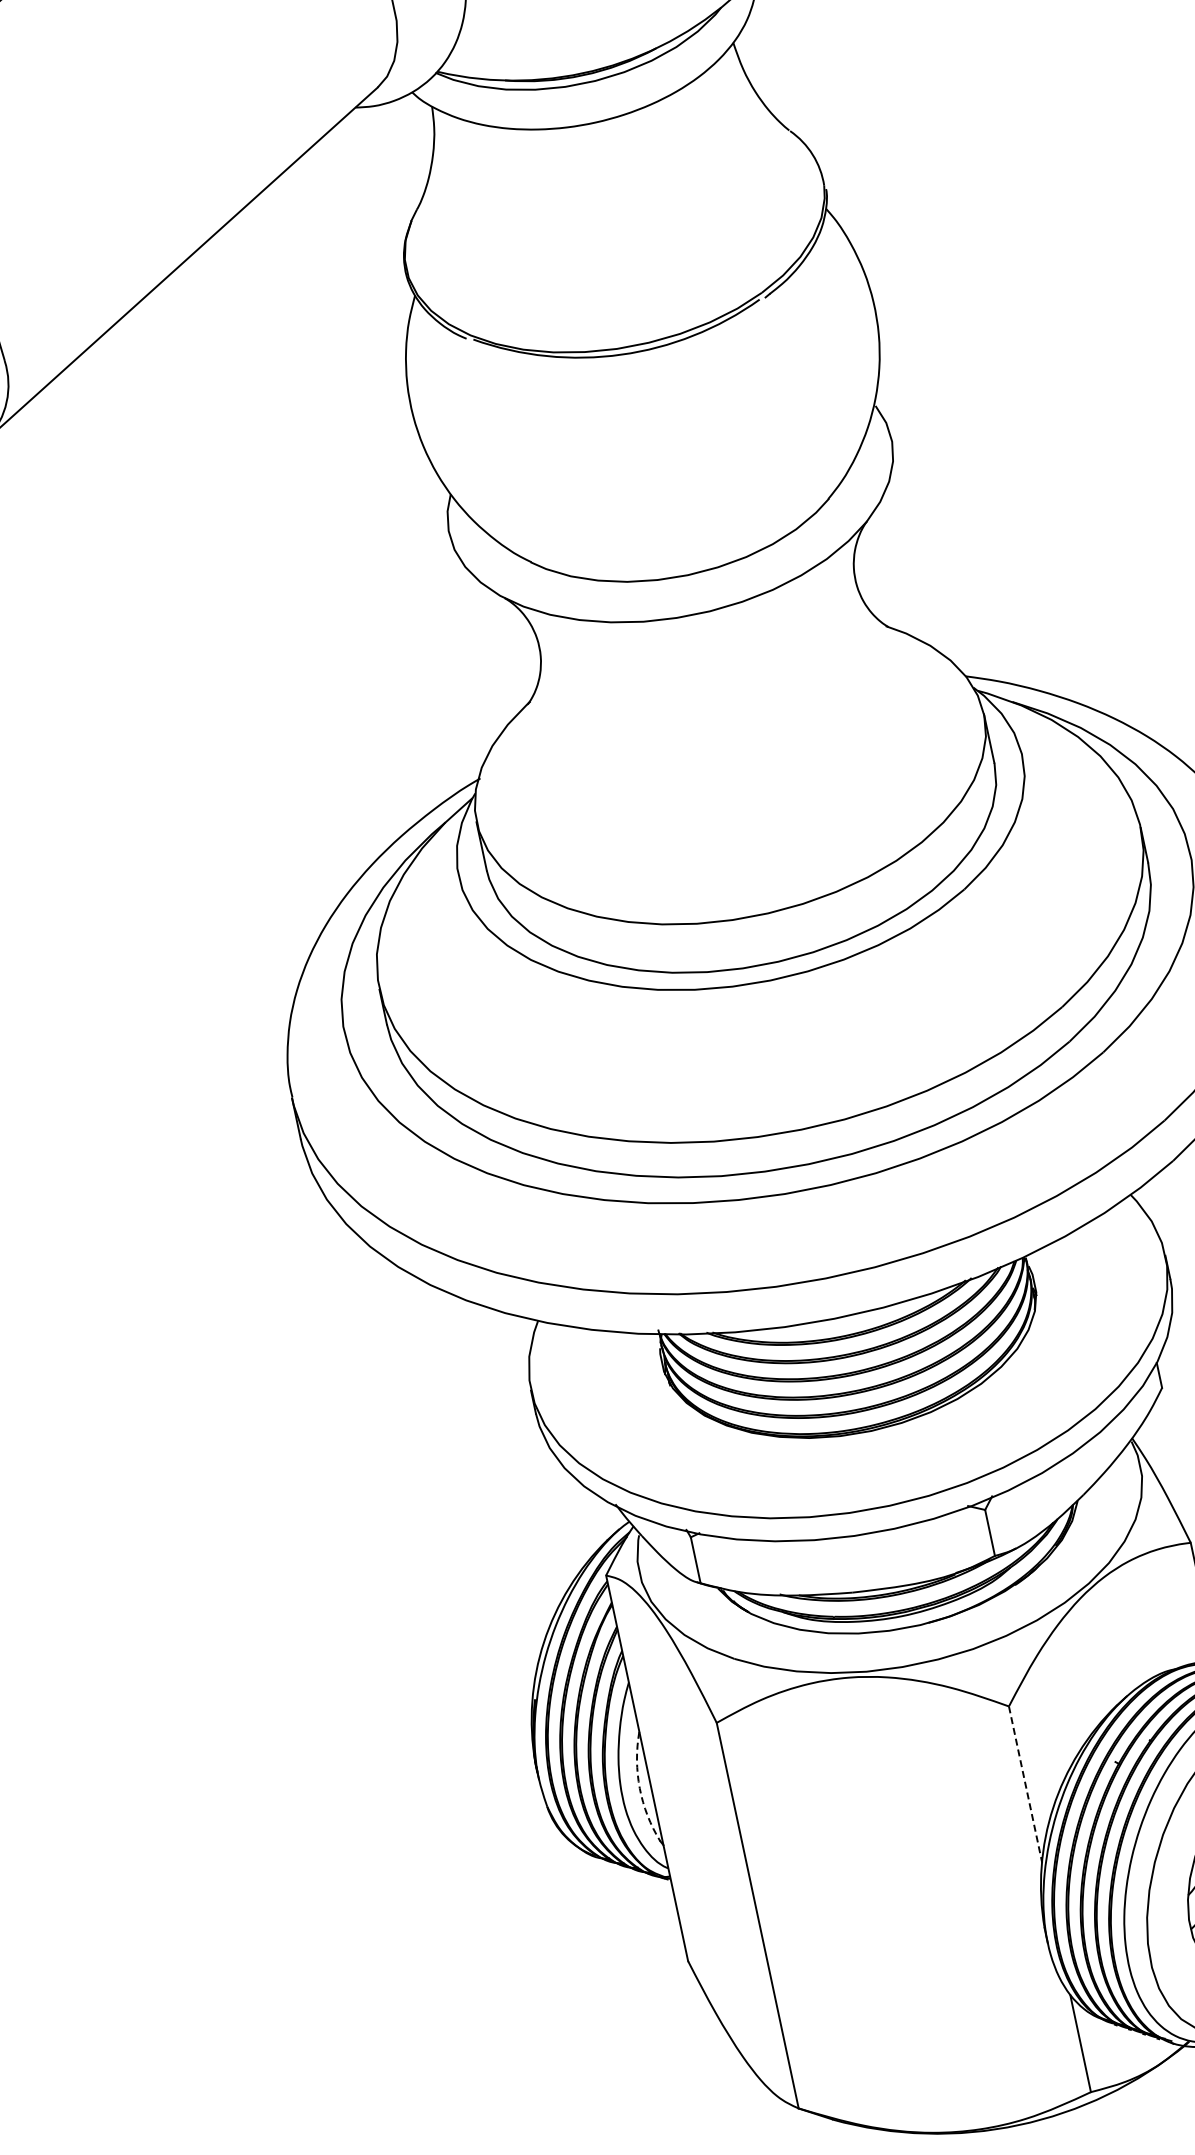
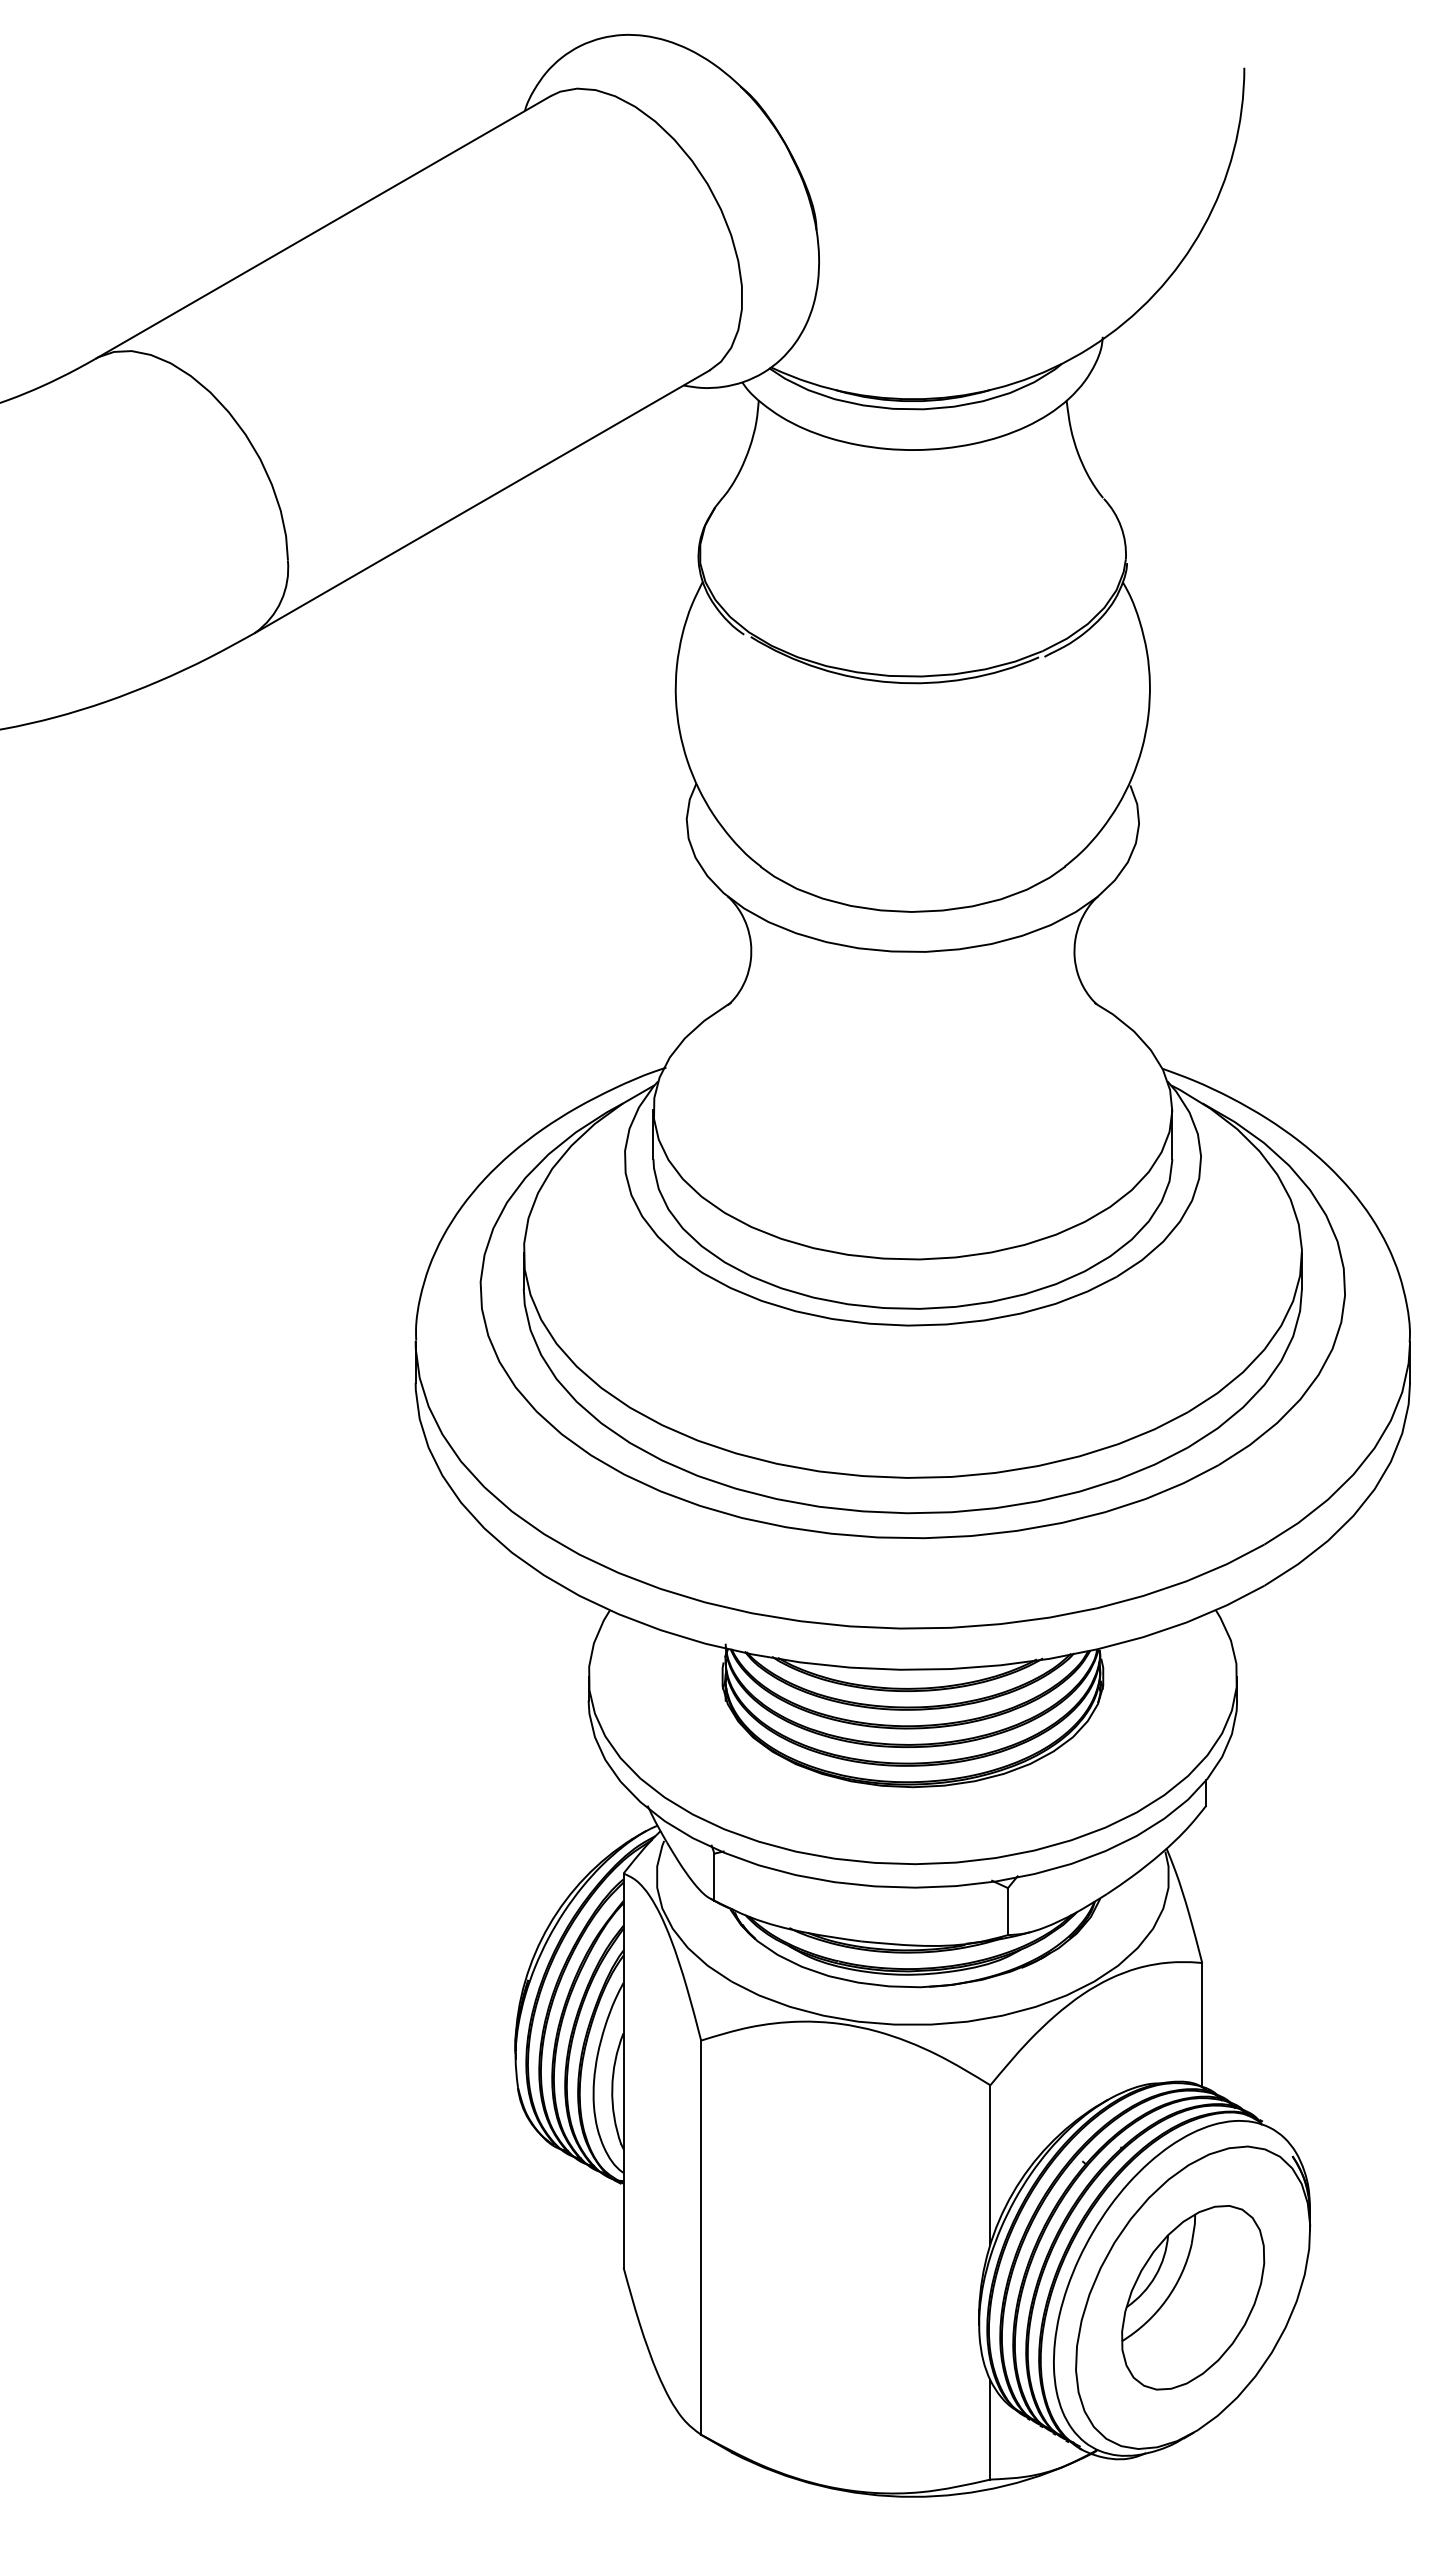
line: (1025, 1784) -> (990, 2165), dashed -> solid
arc: (639, 1788) -> (612, 2088), dashed -> solid

